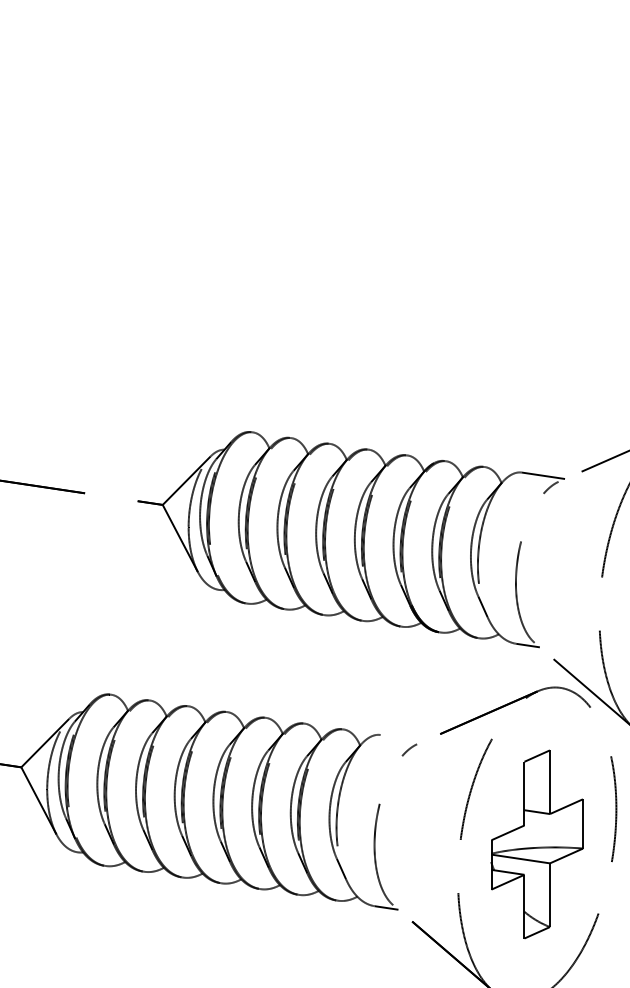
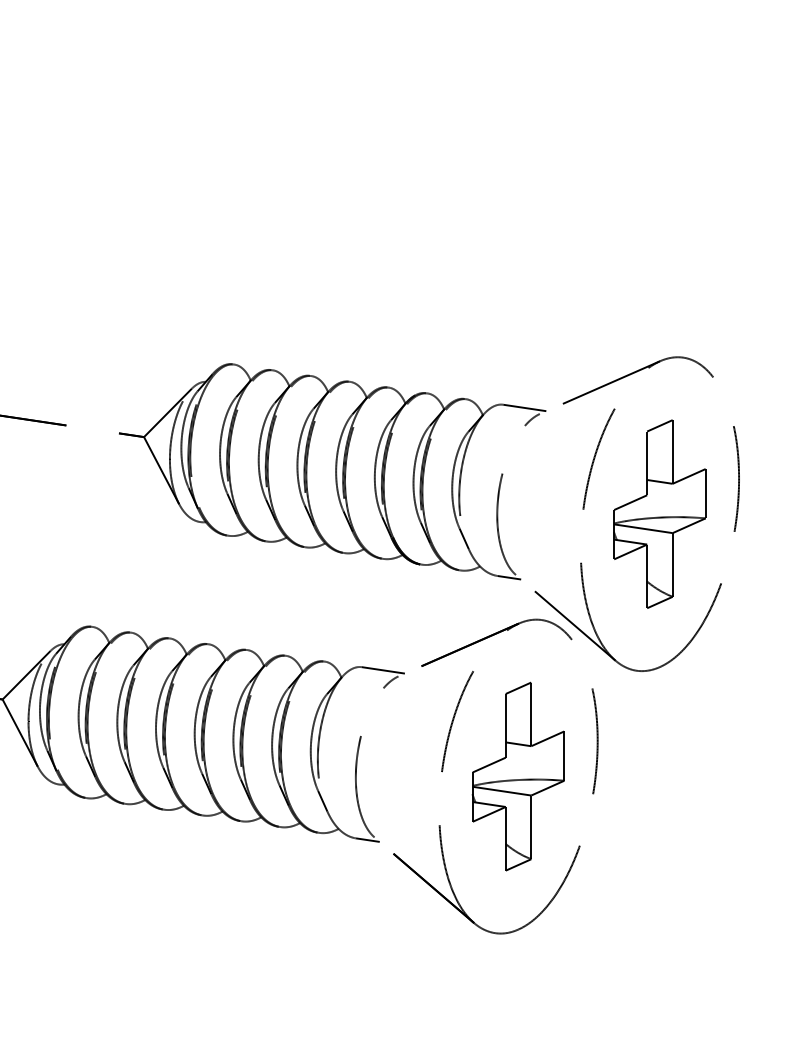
line: (401, 738) -> (382, 670), added

